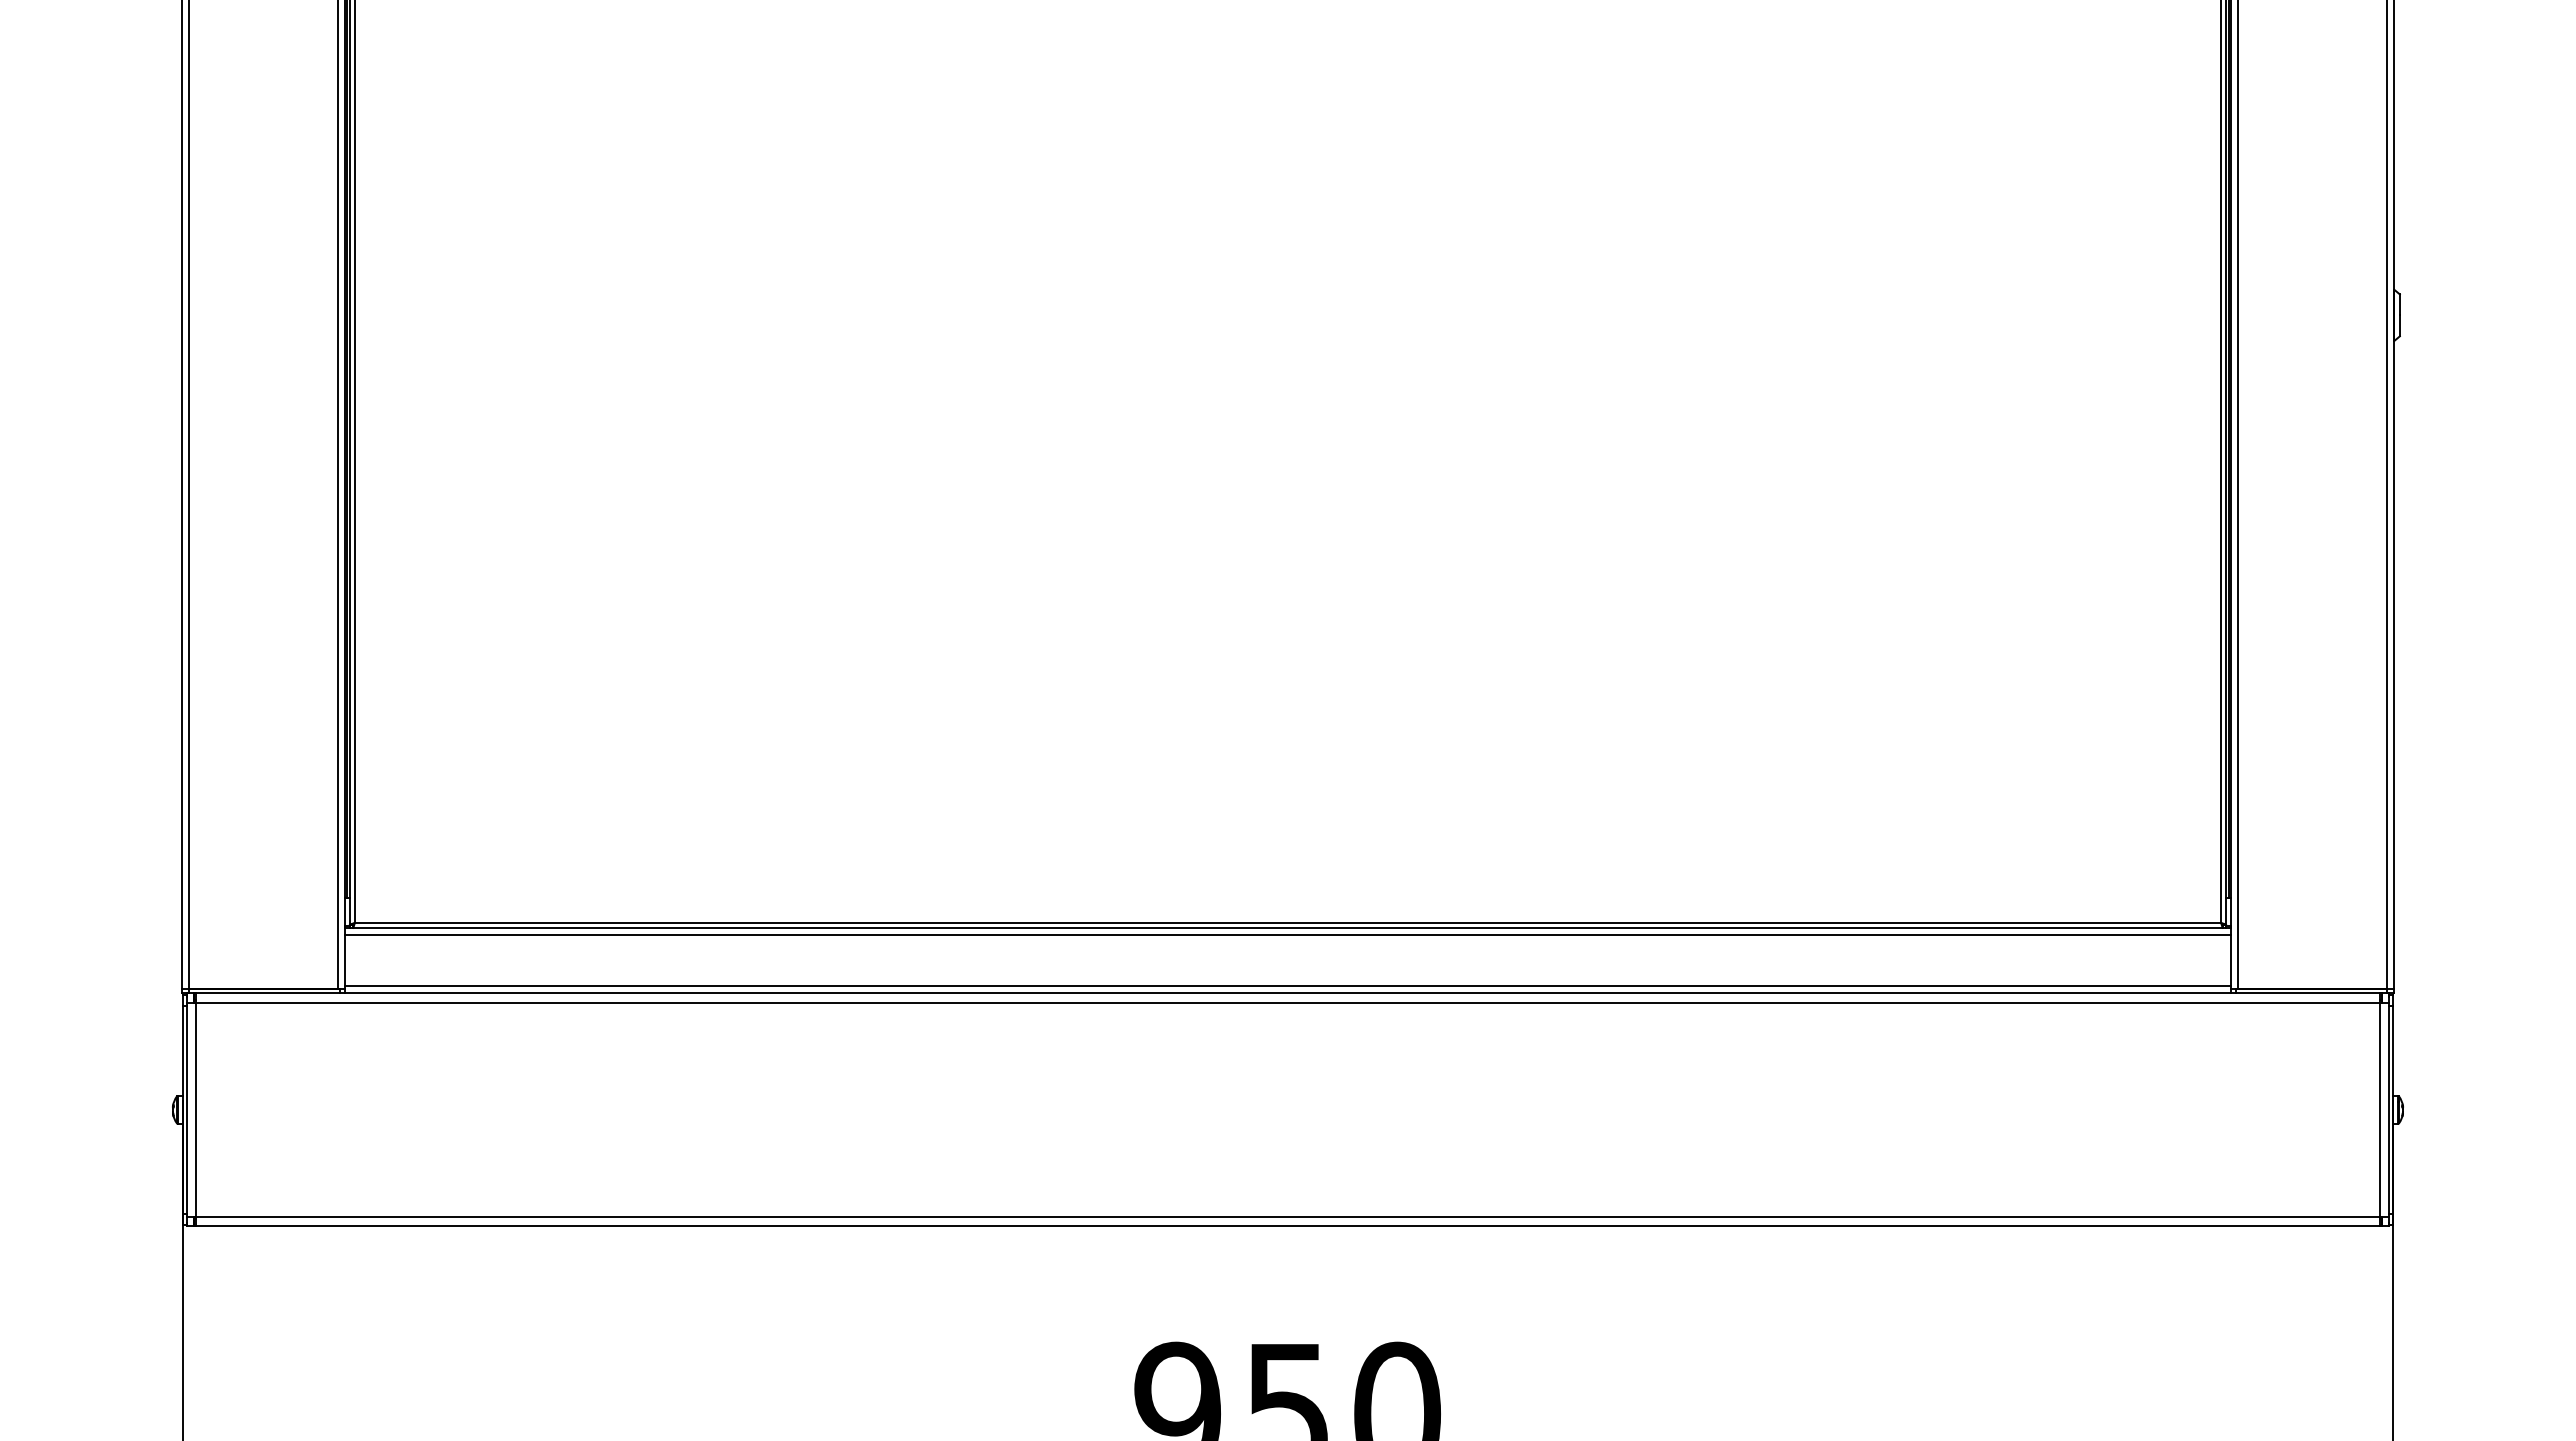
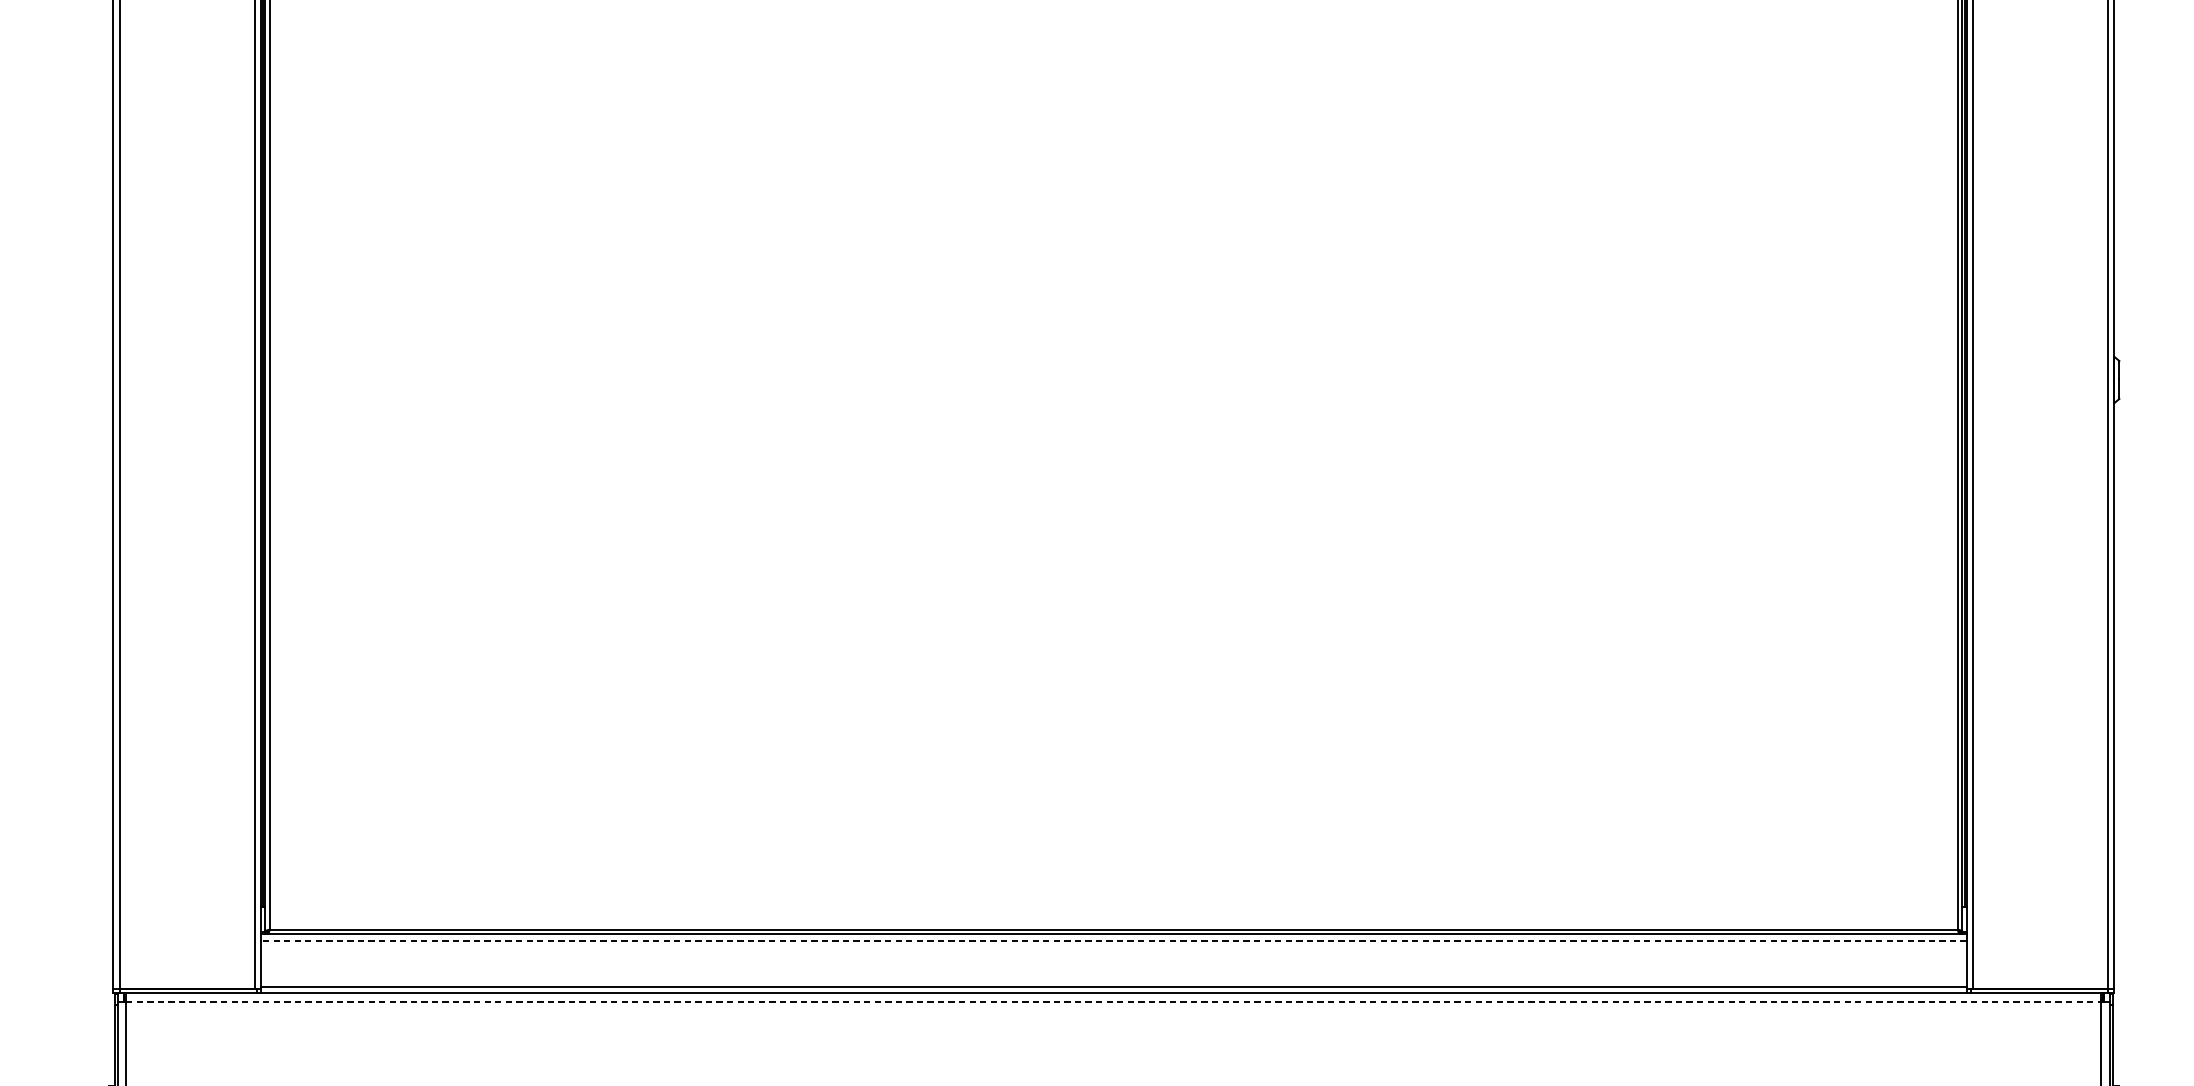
line: (1287, 935) -> (1113, 940), solid -> dashed
line: (1288, 1002) -> (1114, 1001), solid -> dashed

